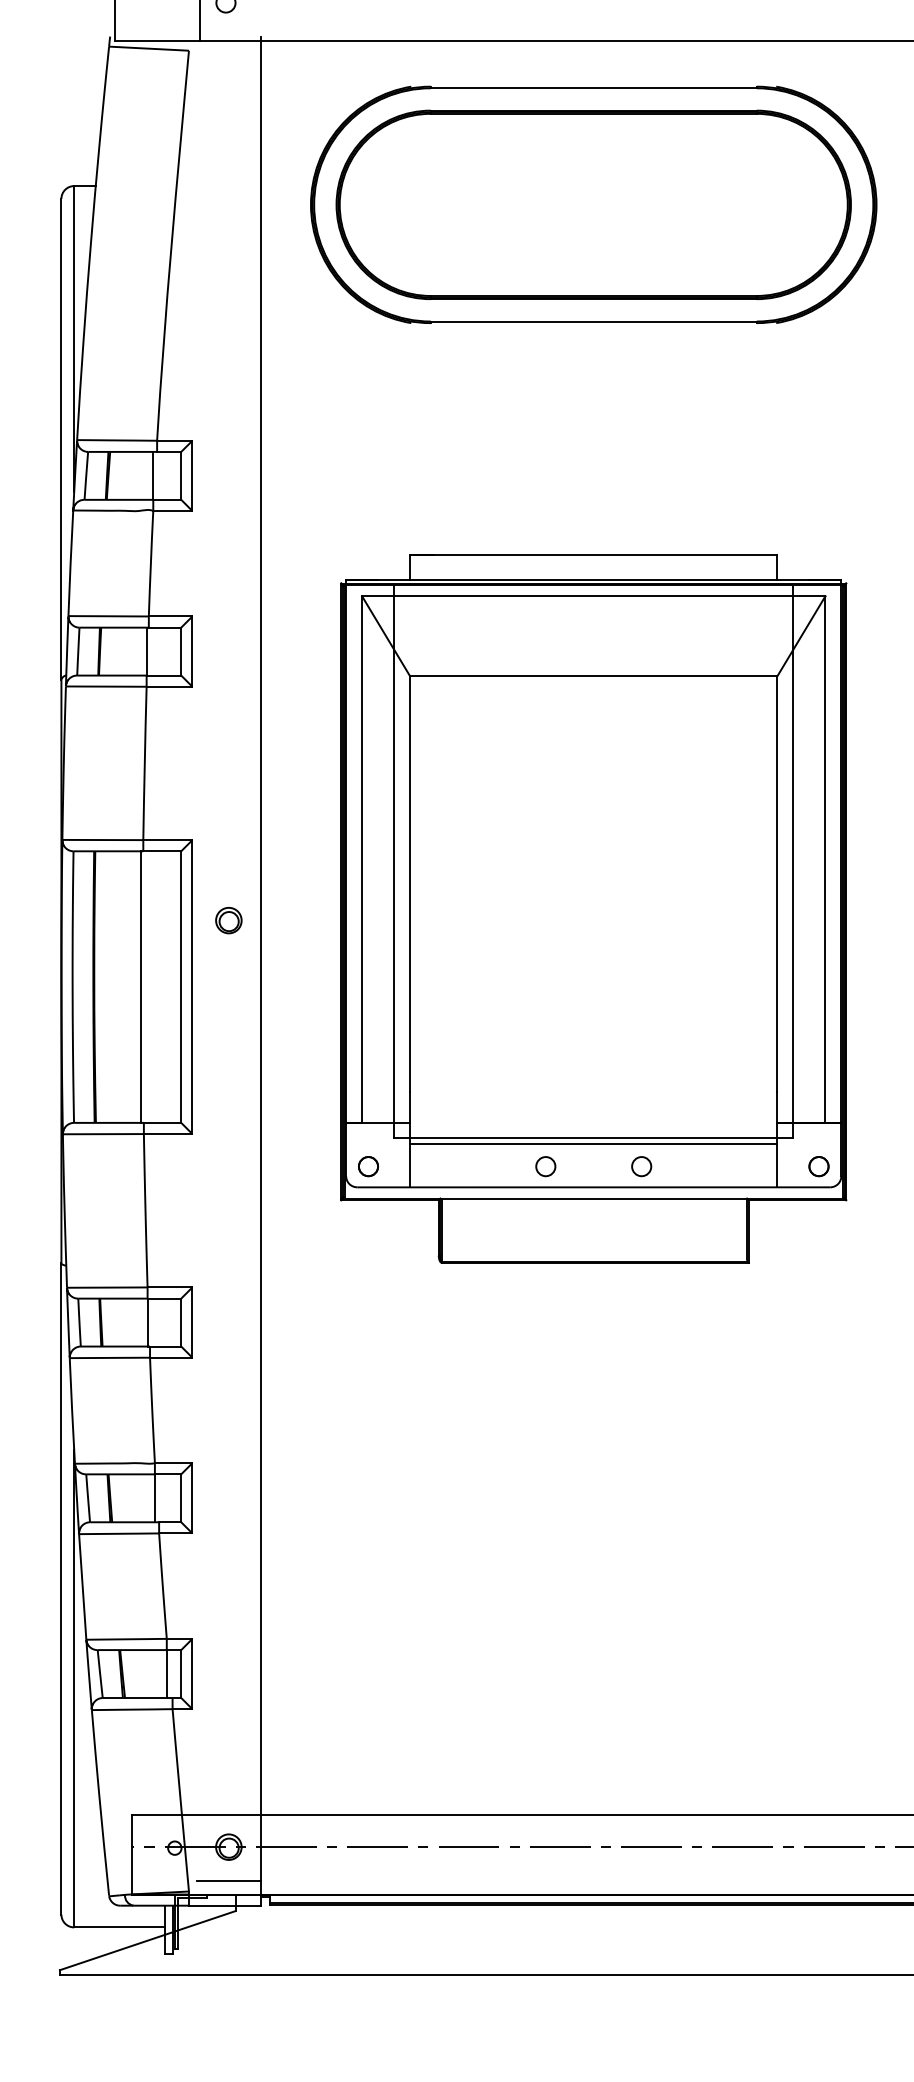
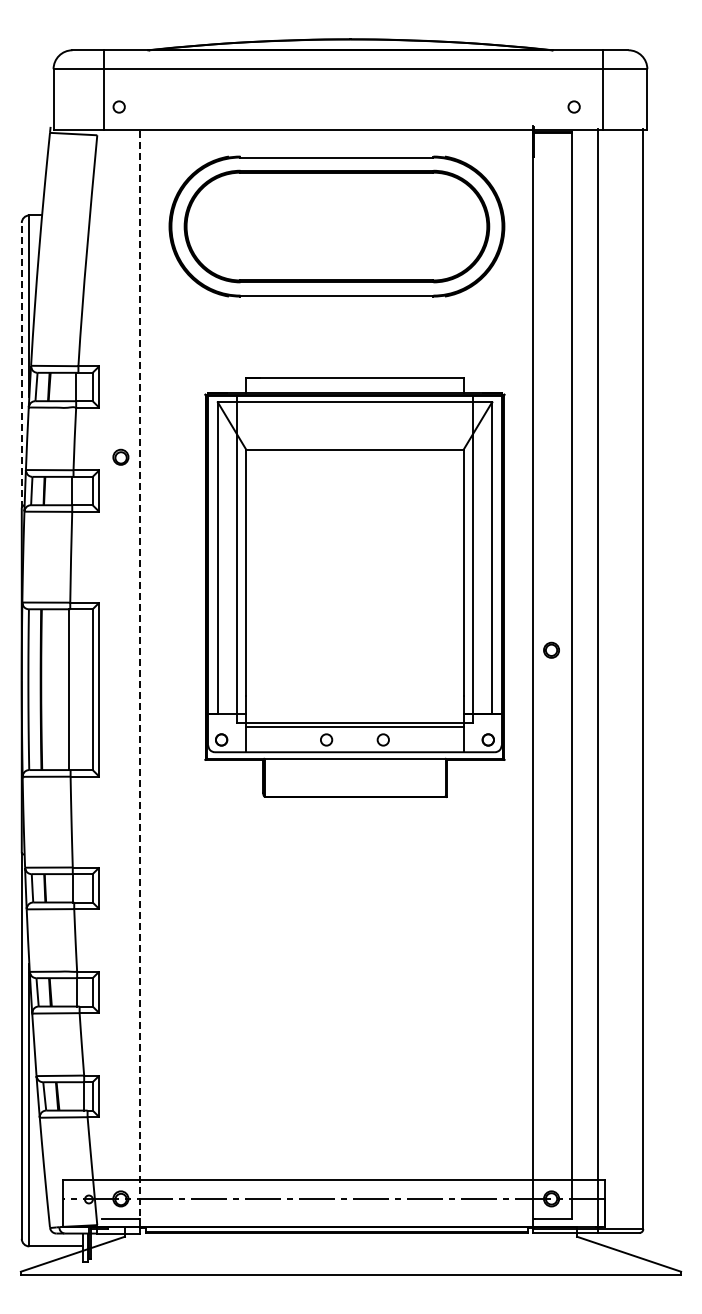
line: (60, 437) -> (21, 364), solid -> dashed
part: (592, 909) -> (354, 587), moved
part: (228, 919) -> (120, 456), moved
line: (261, 964) -> (140, 676), solid -> dashed

